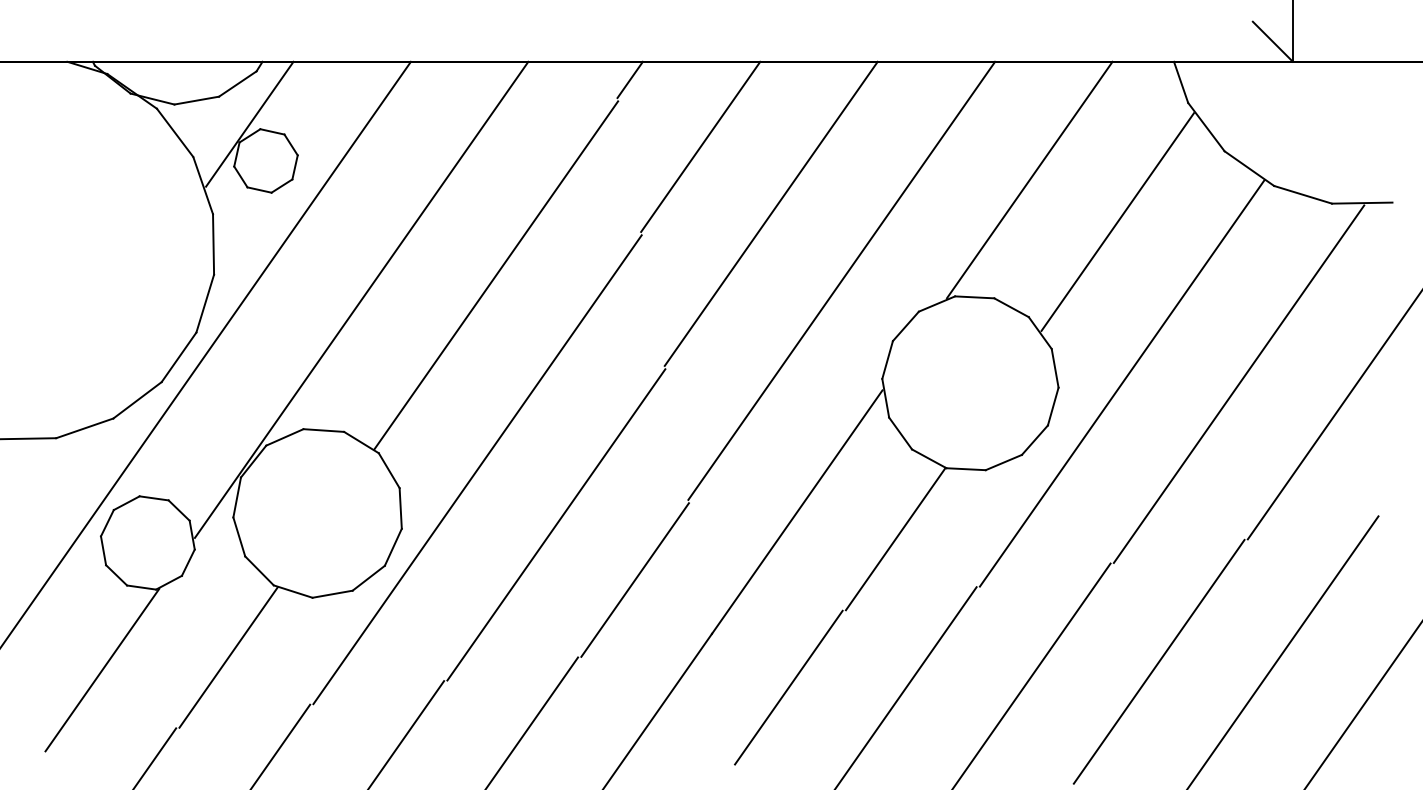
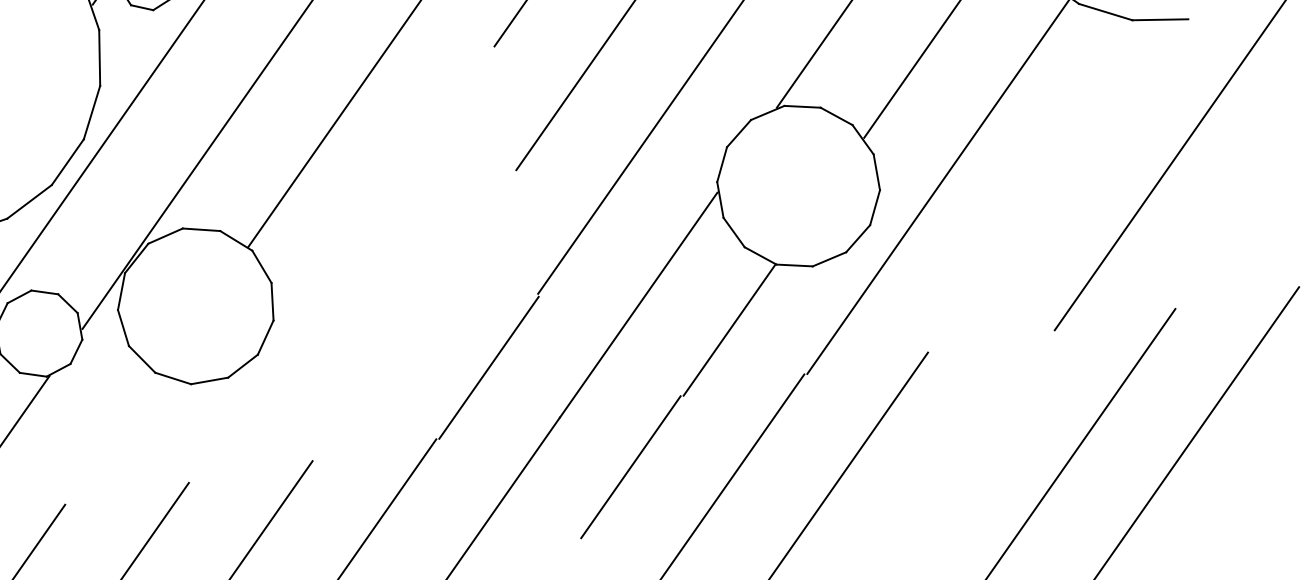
line: (1238, 383) -> (1046, 186), removed
line: (477, 469) -> (343, 265), removed
line: (556, 524) -> (416, 316), removed
line: (228, 657) -> (113, 439), removed
line: (1158, 661) -> (972, 443), removed

